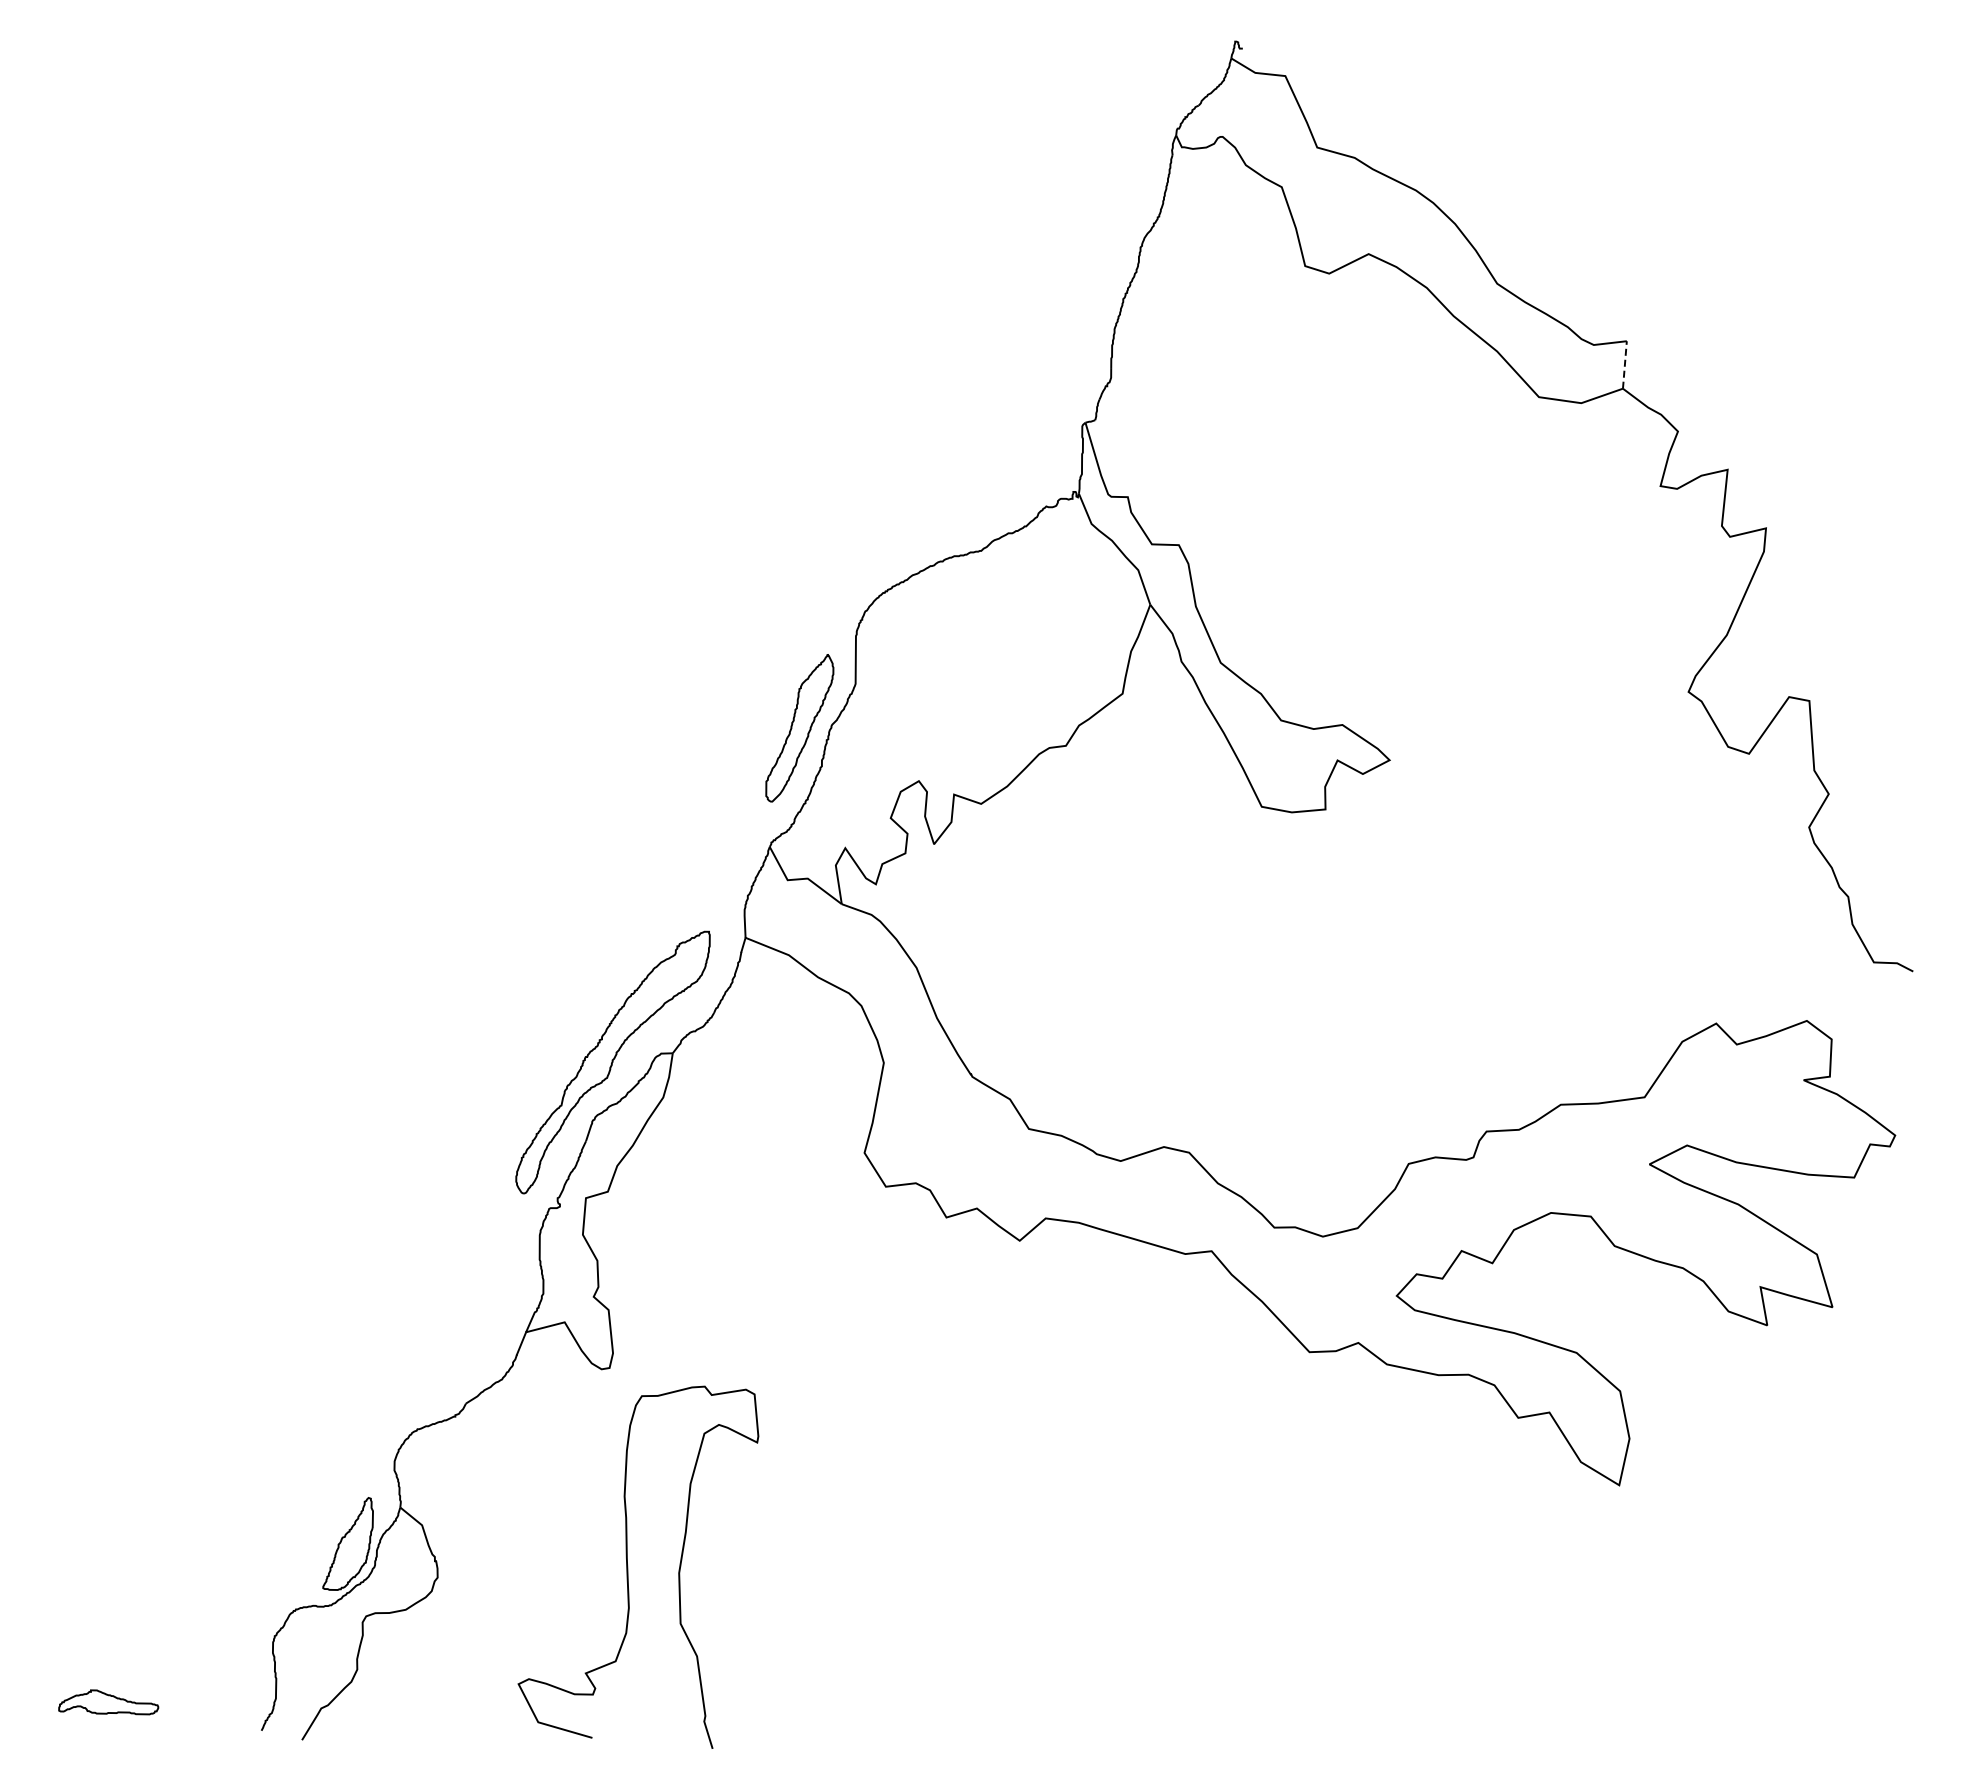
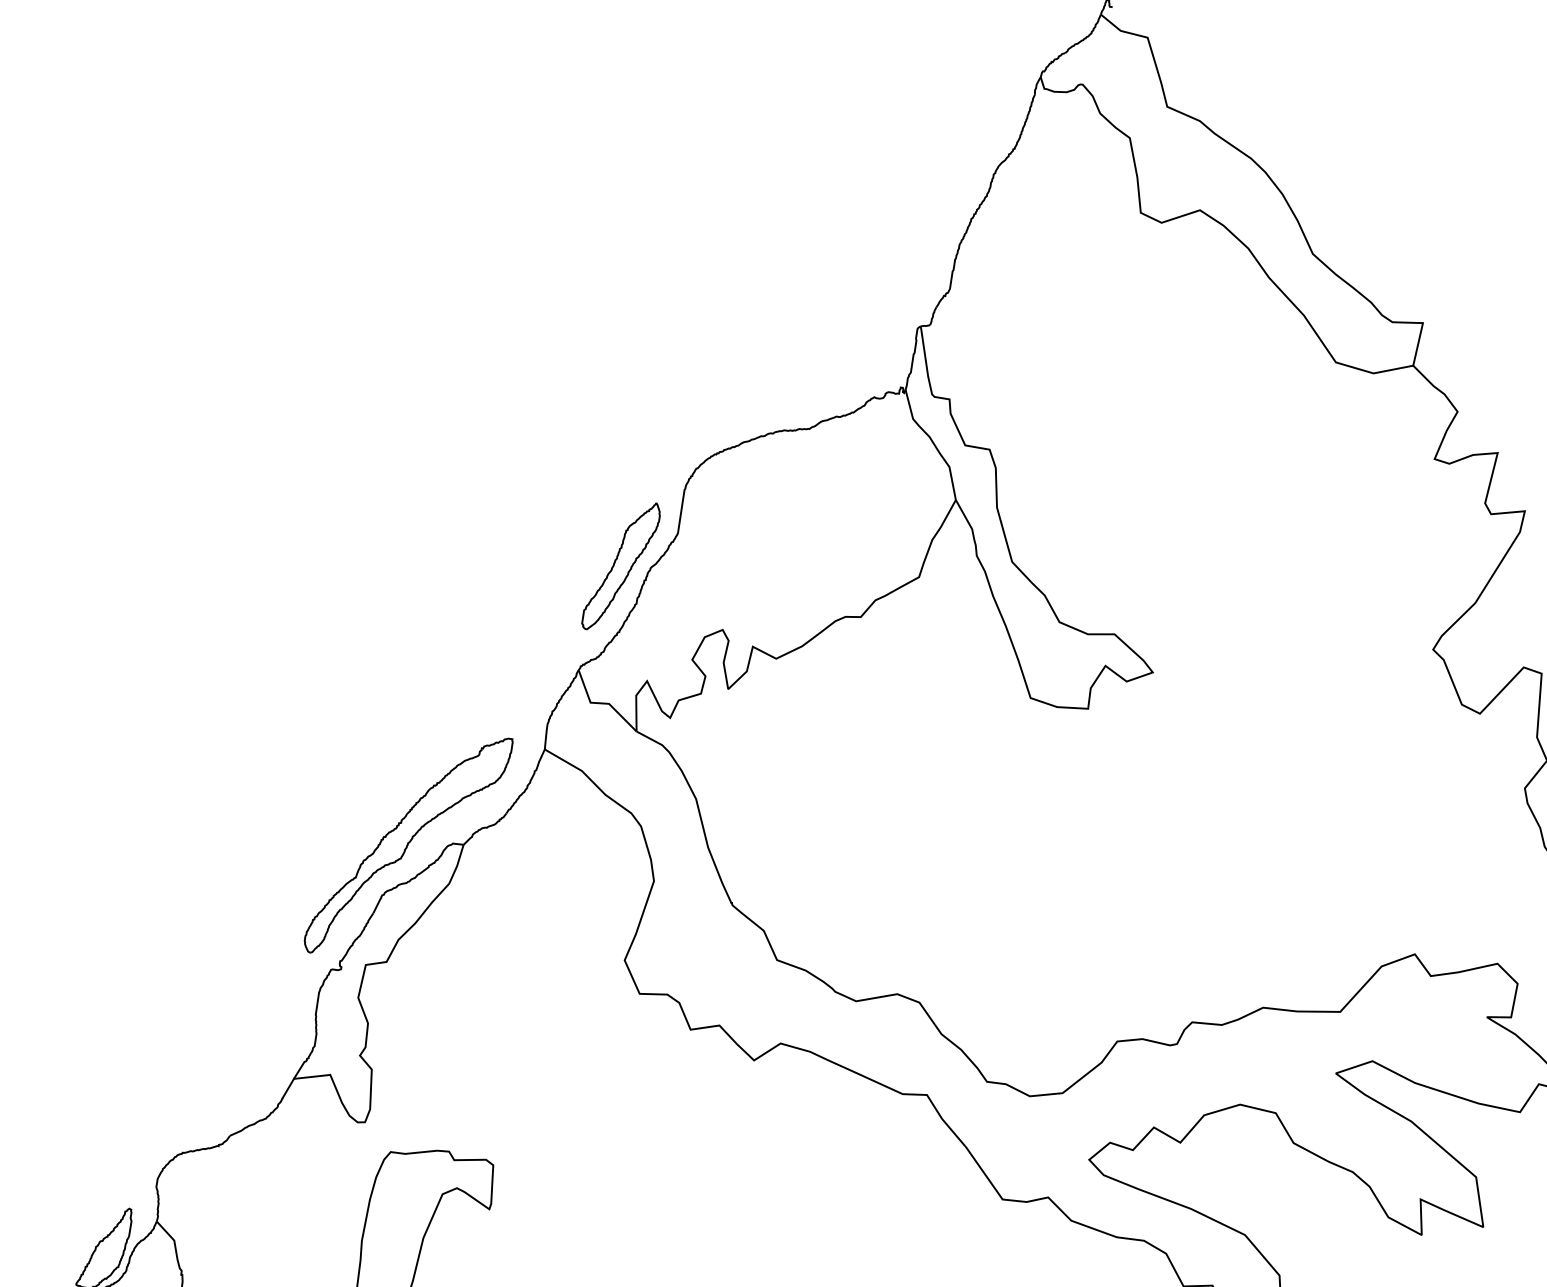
line: (1624, 364) -> (1417, 343), dashed -> solid

